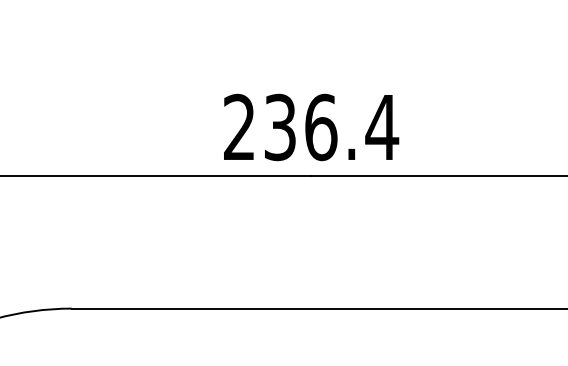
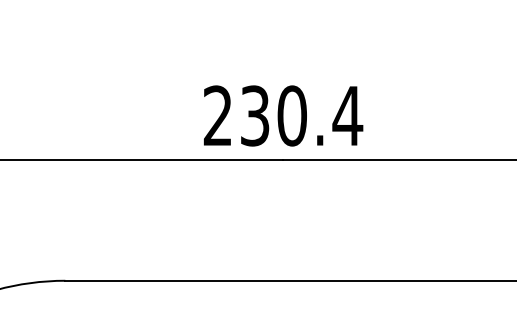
text: (321, 126) -> (292, 115), 236.4 -> 230.4

